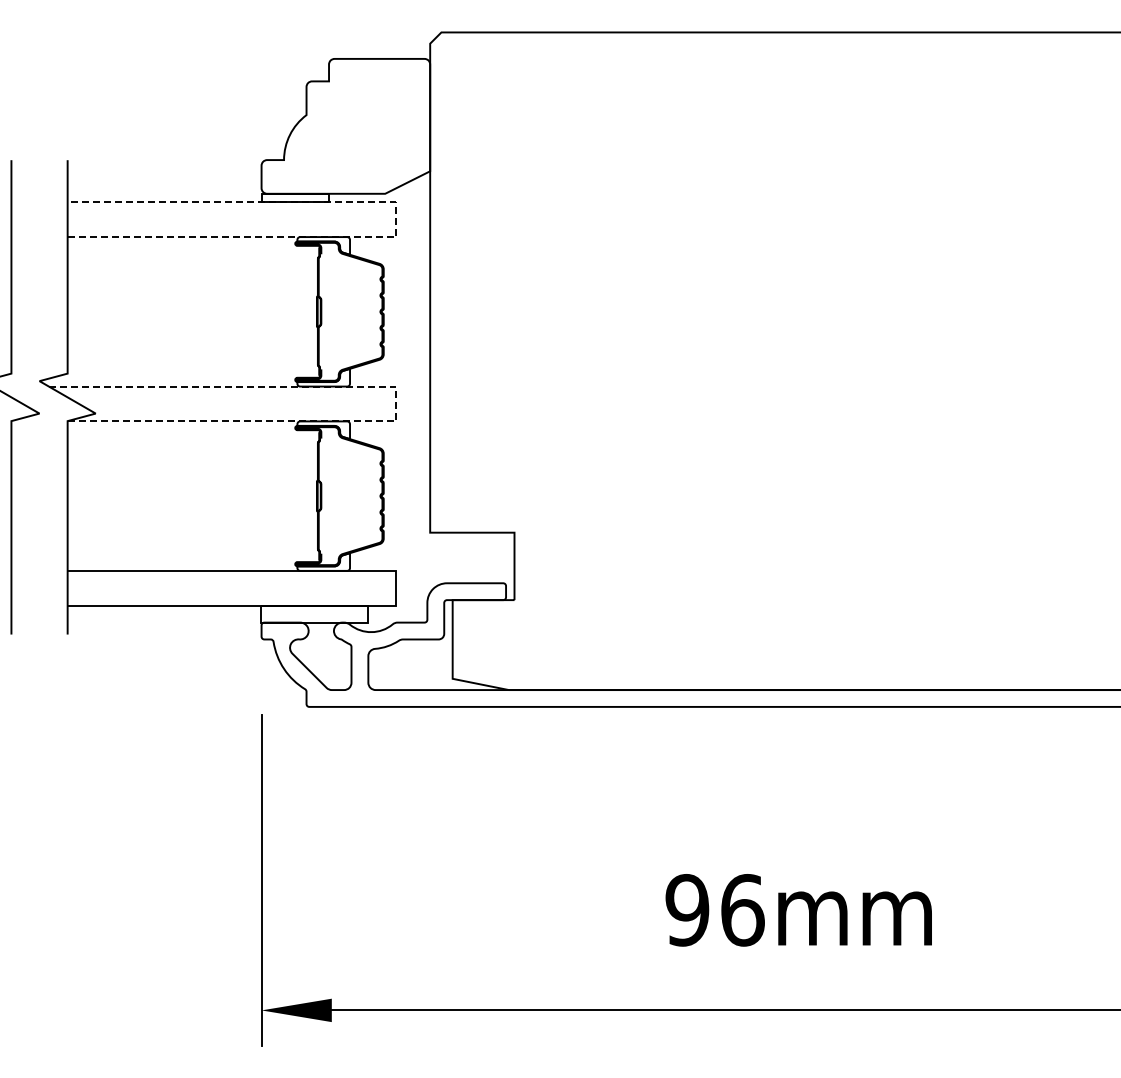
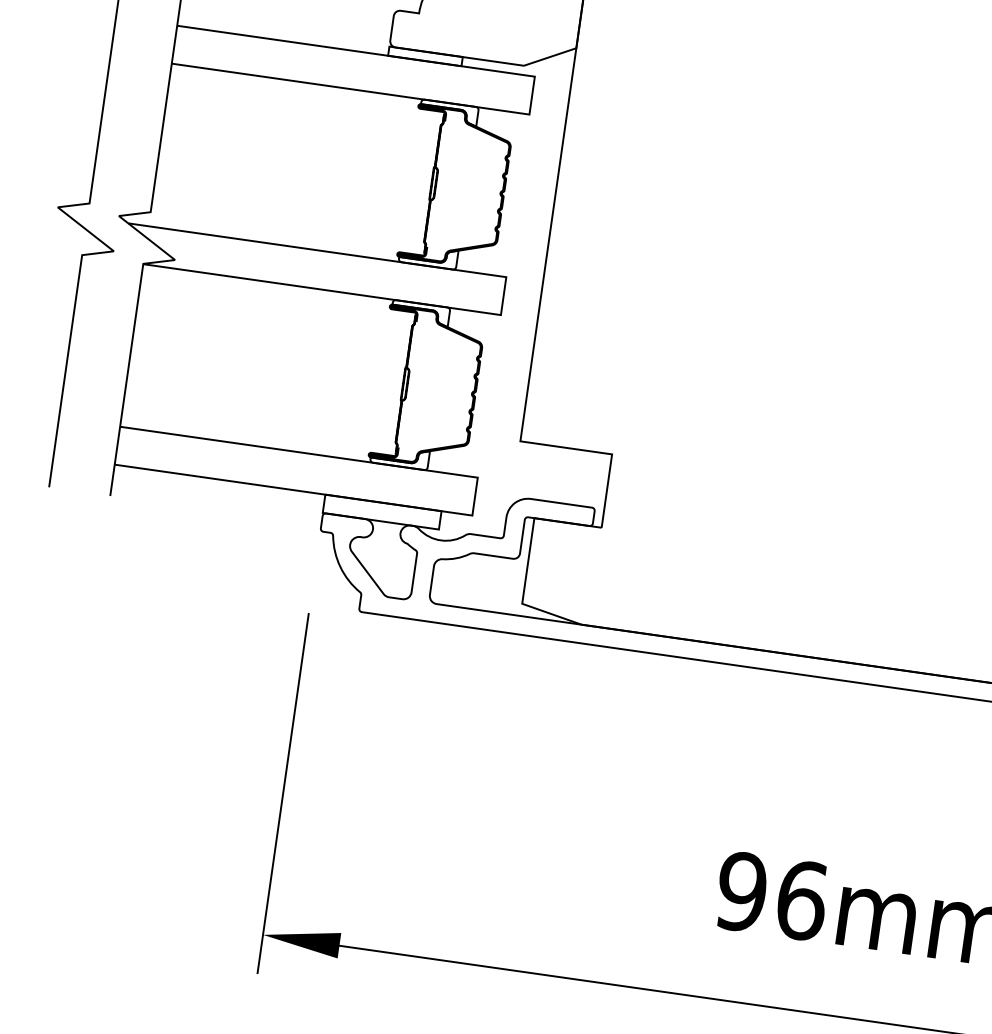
line: (396, 219) -> (532, 95), dashed -> solid
line: (396, 394) -> (505, 285), dashed -> solid

